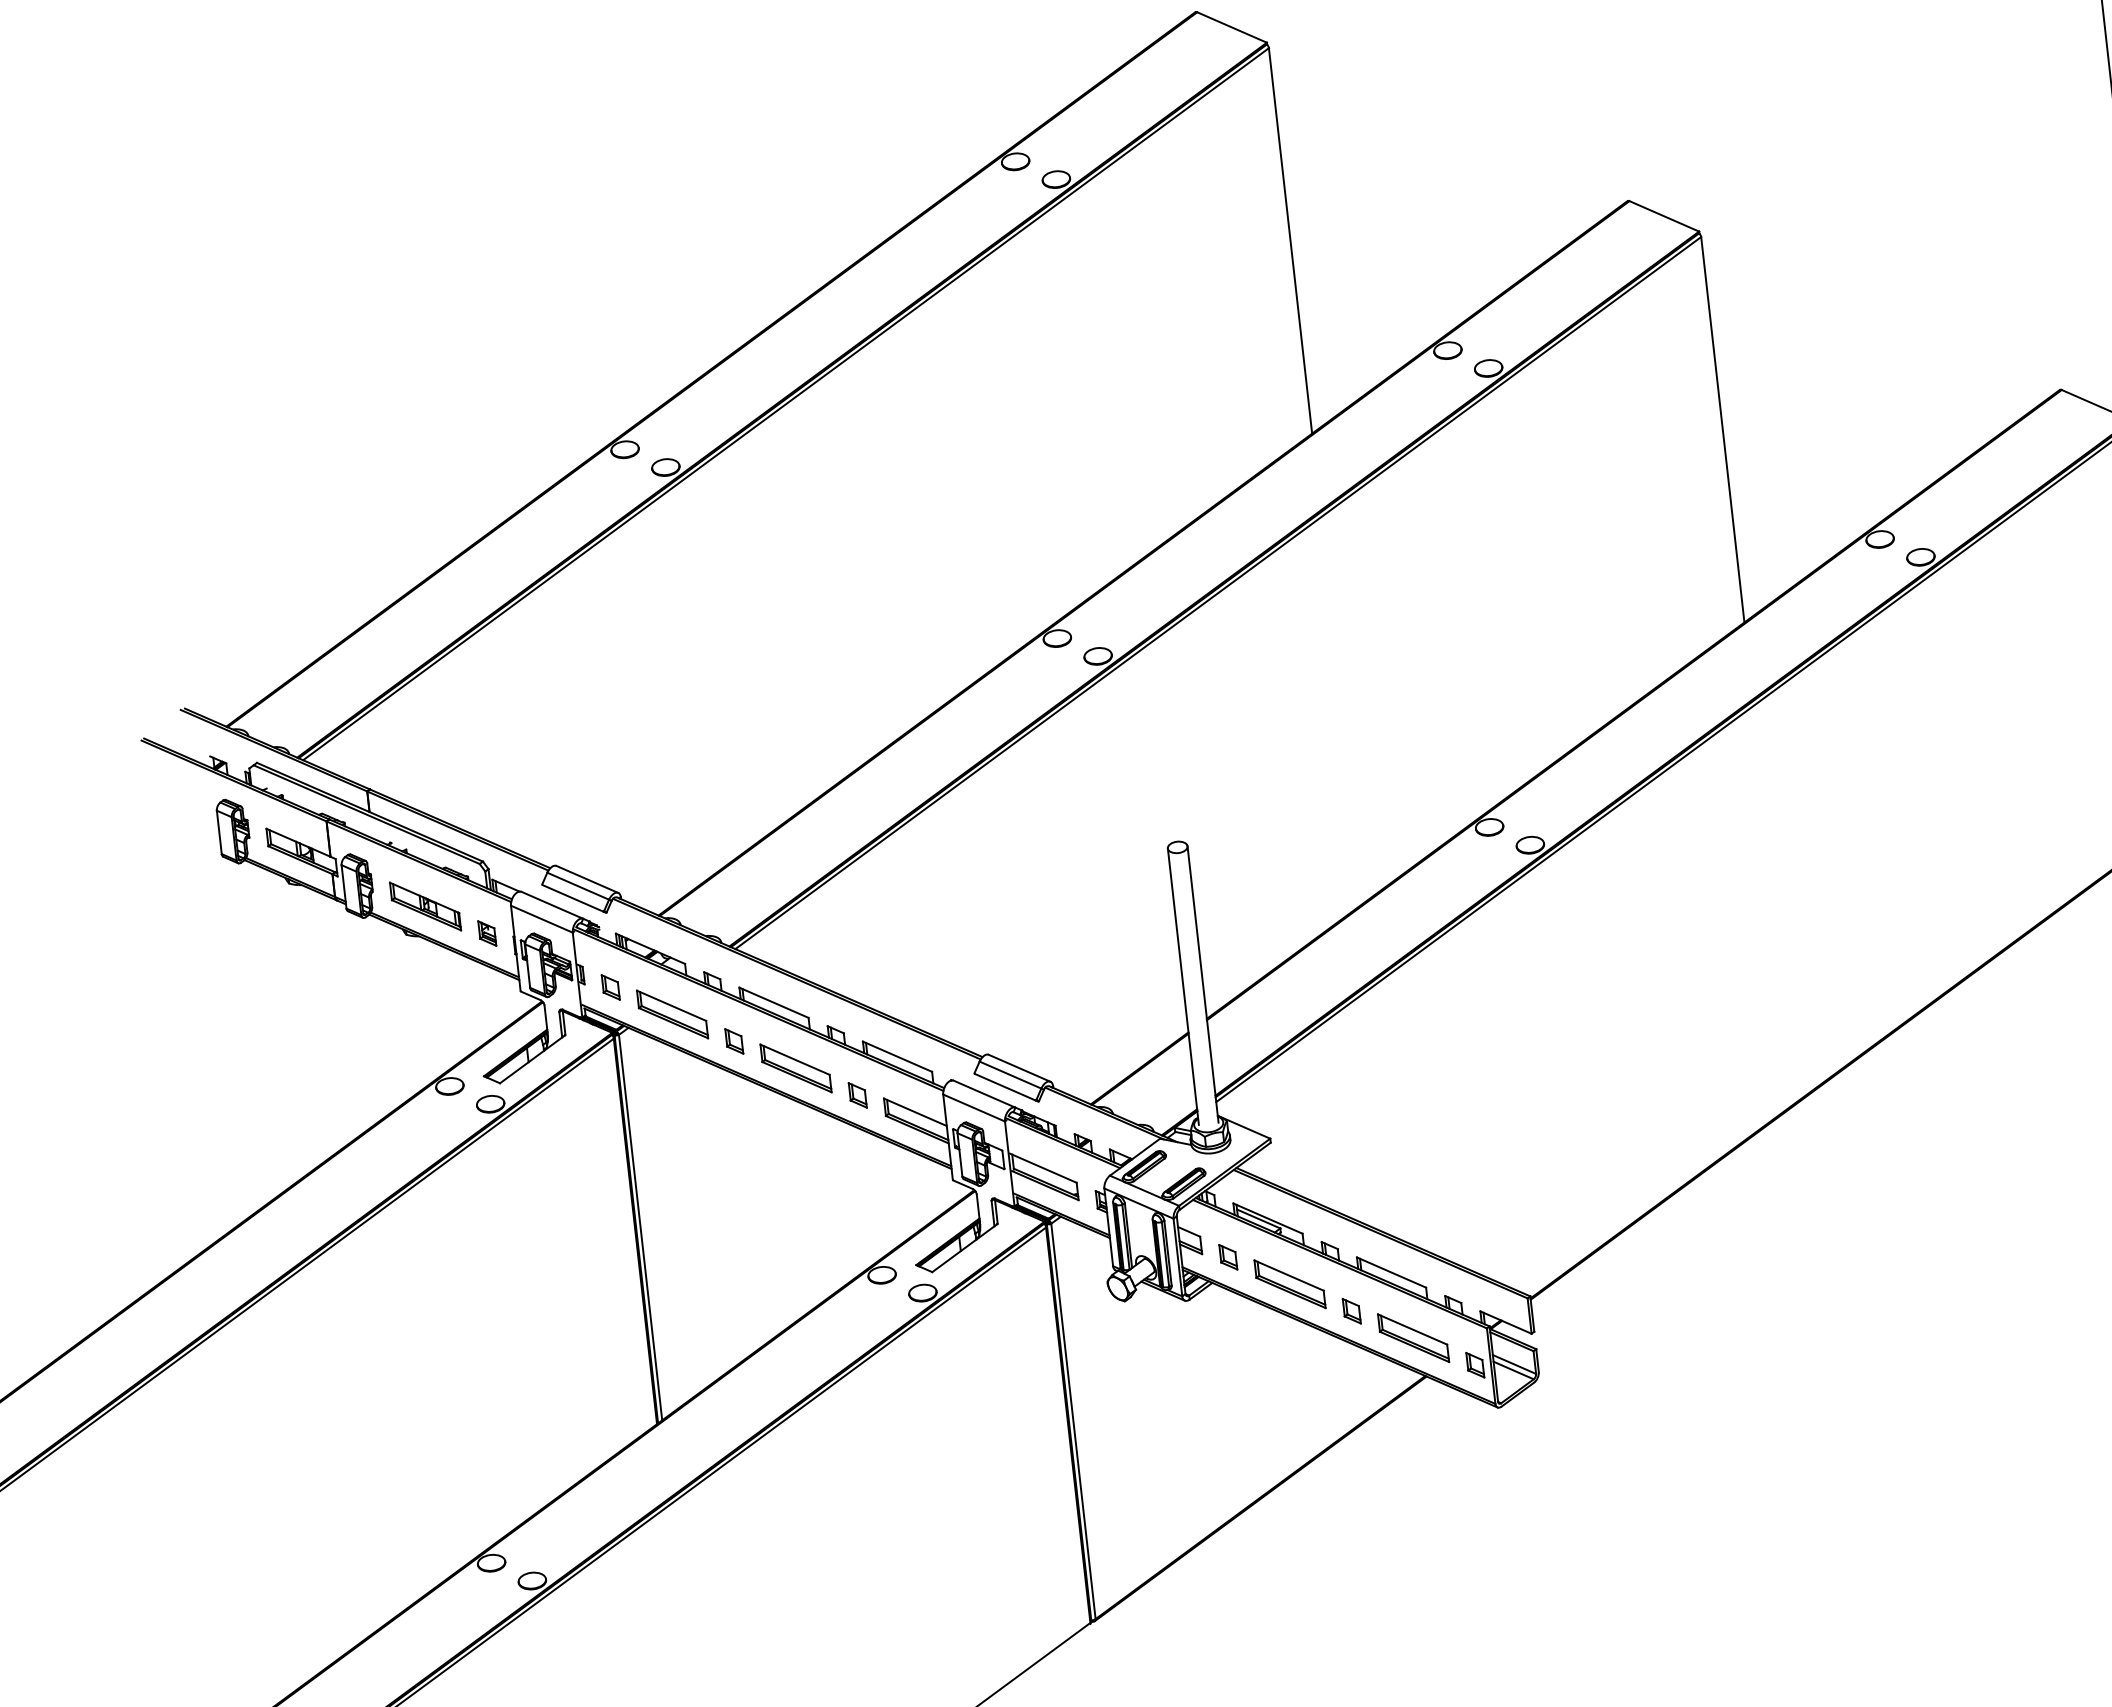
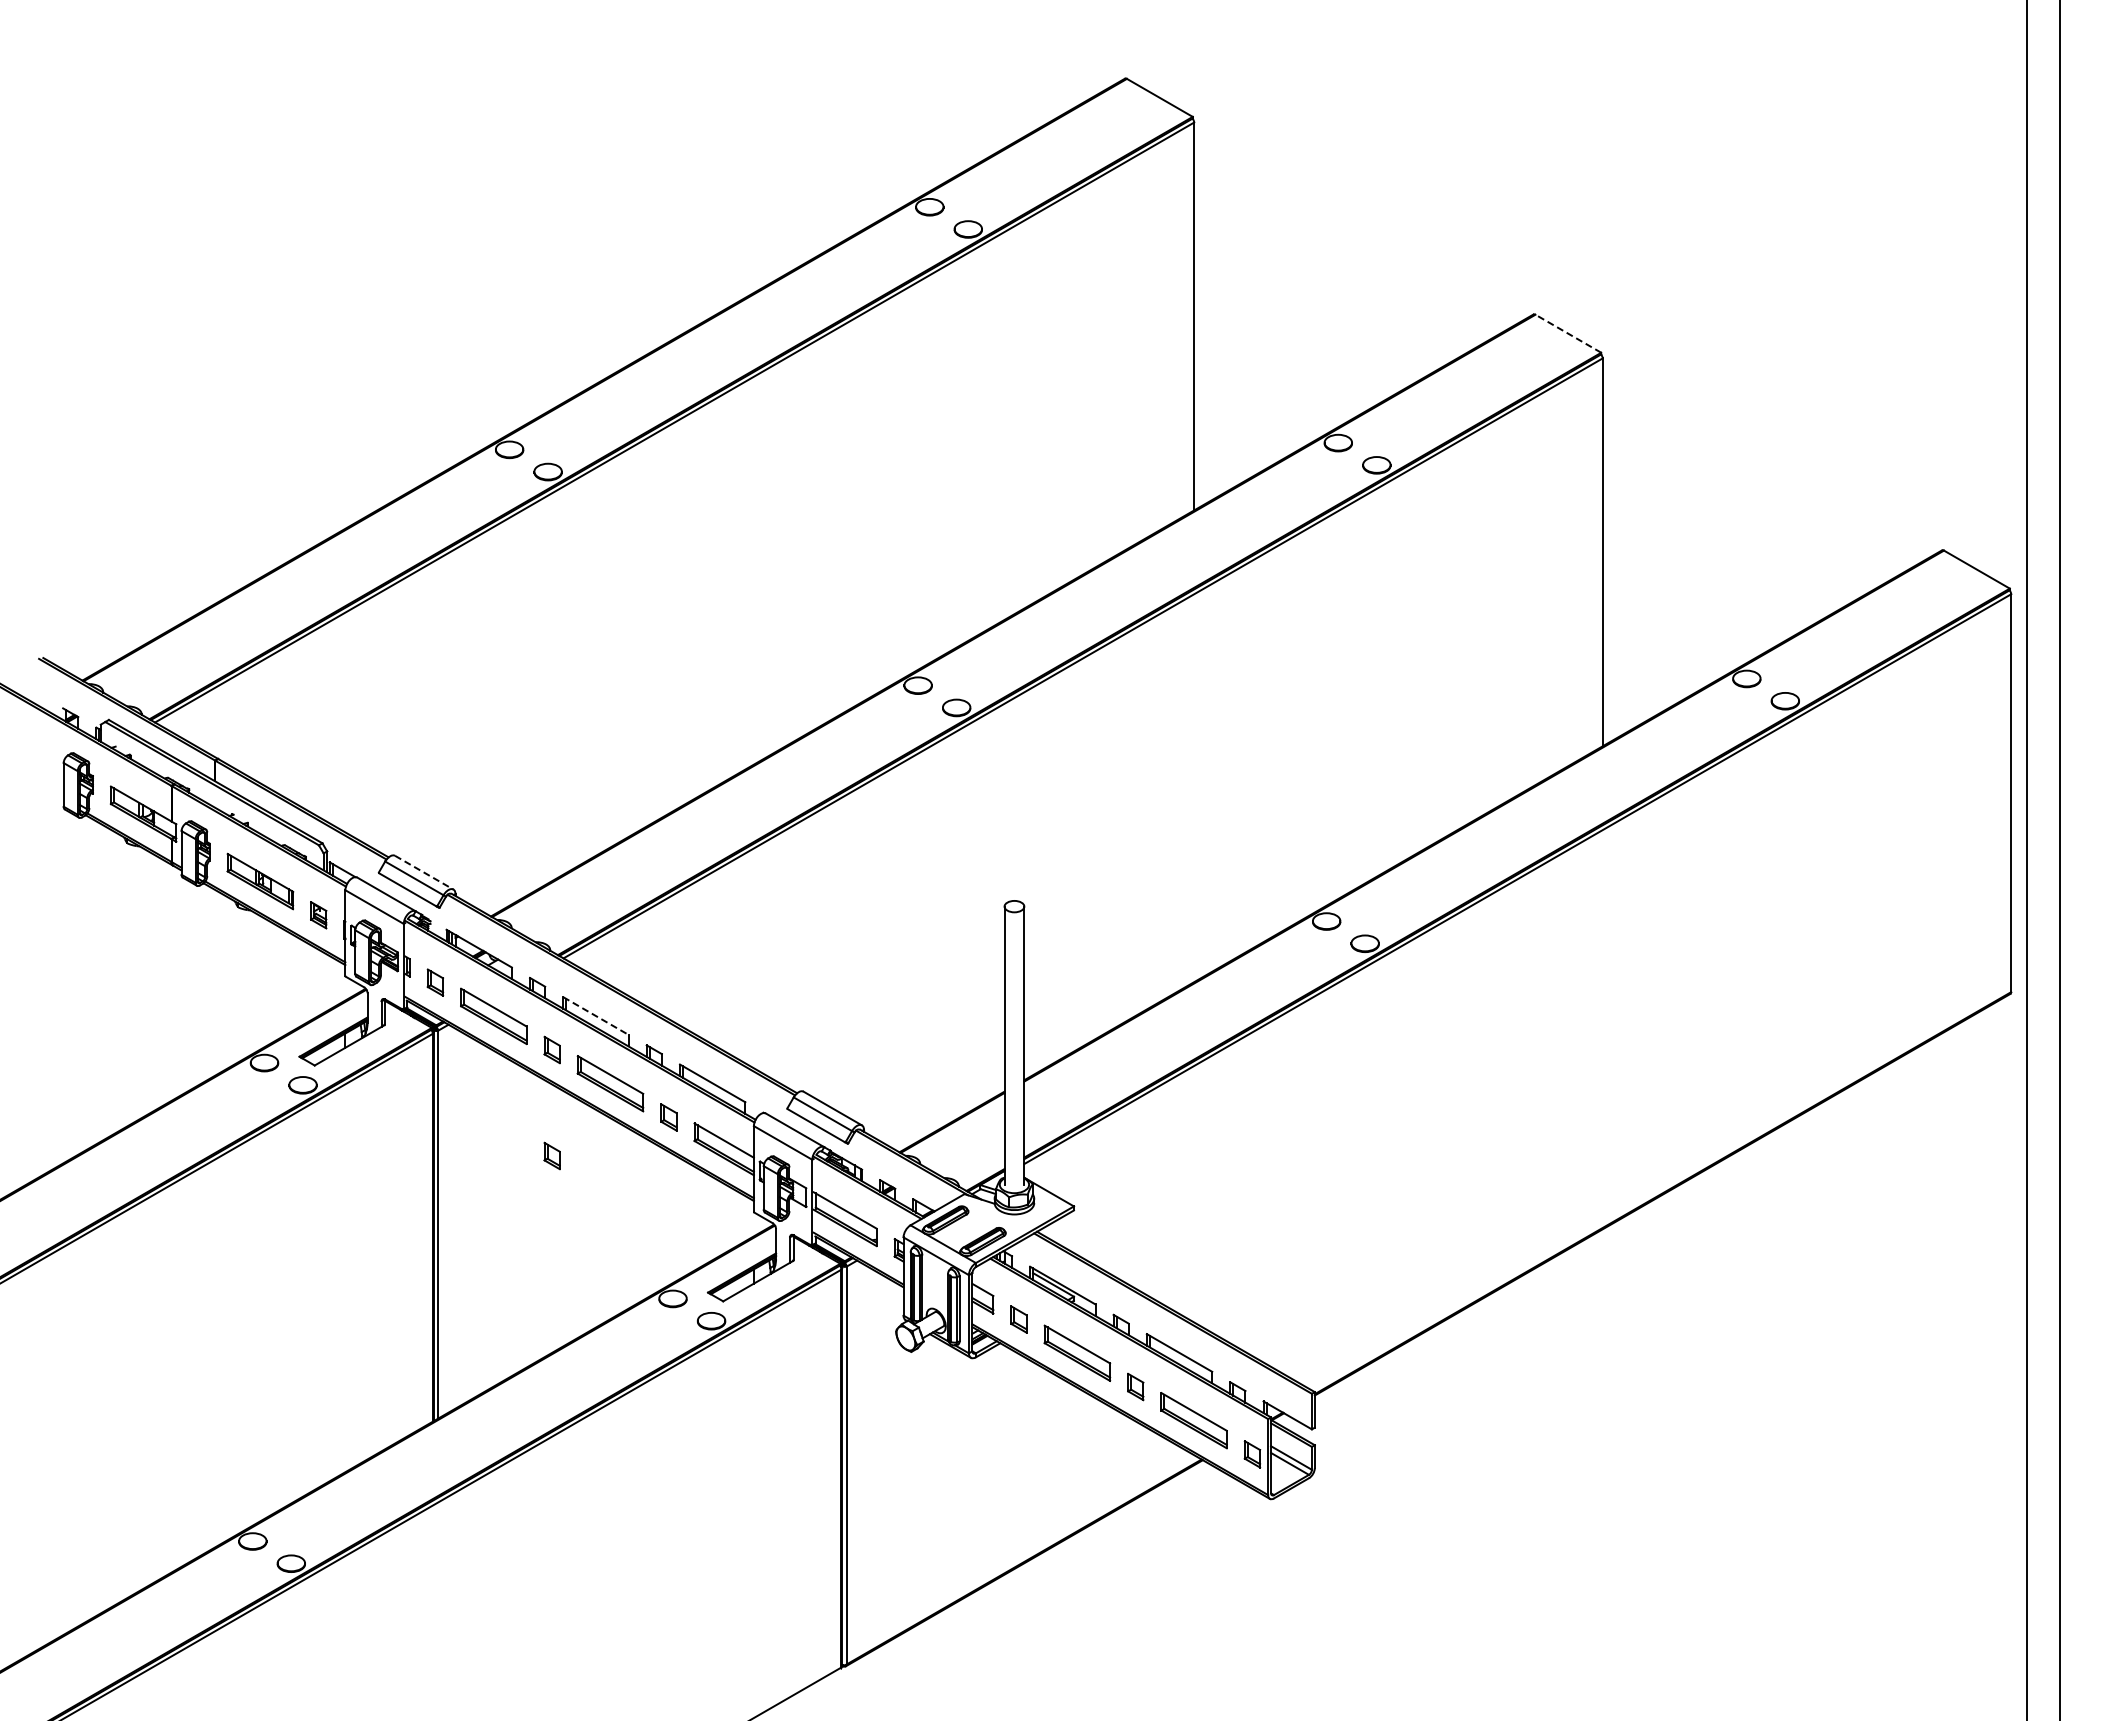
line: (1663, 216) -> (1567, 333), solid -> dashed
line: (587, 879) -> (424, 872), solid -> dashed
line: (773, 1003) -> (595, 1016), solid -> dashed
part: (745, 1146) -> (551, 1155), added

